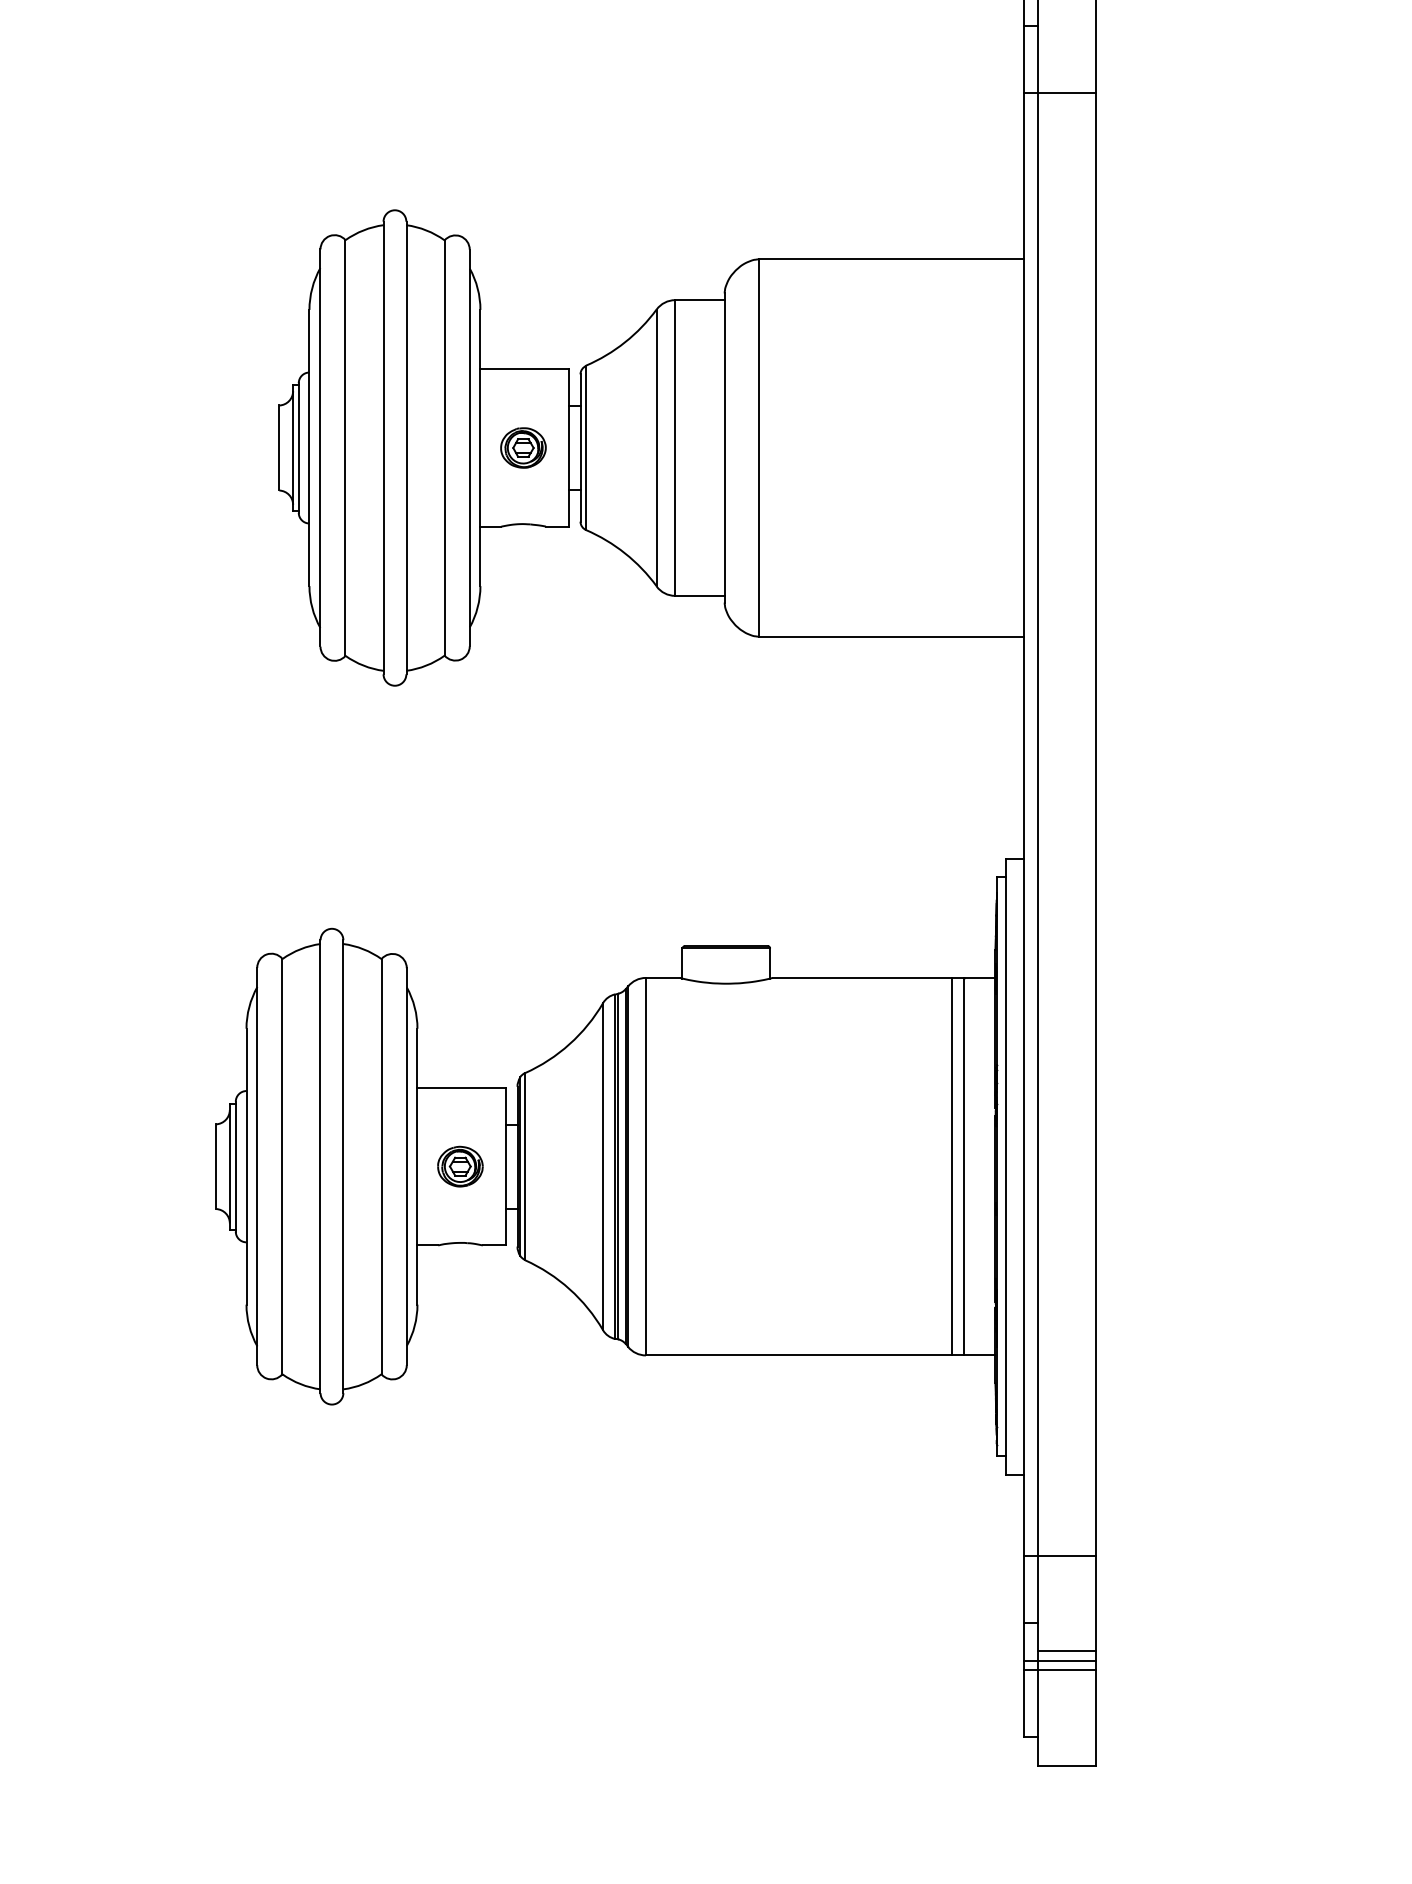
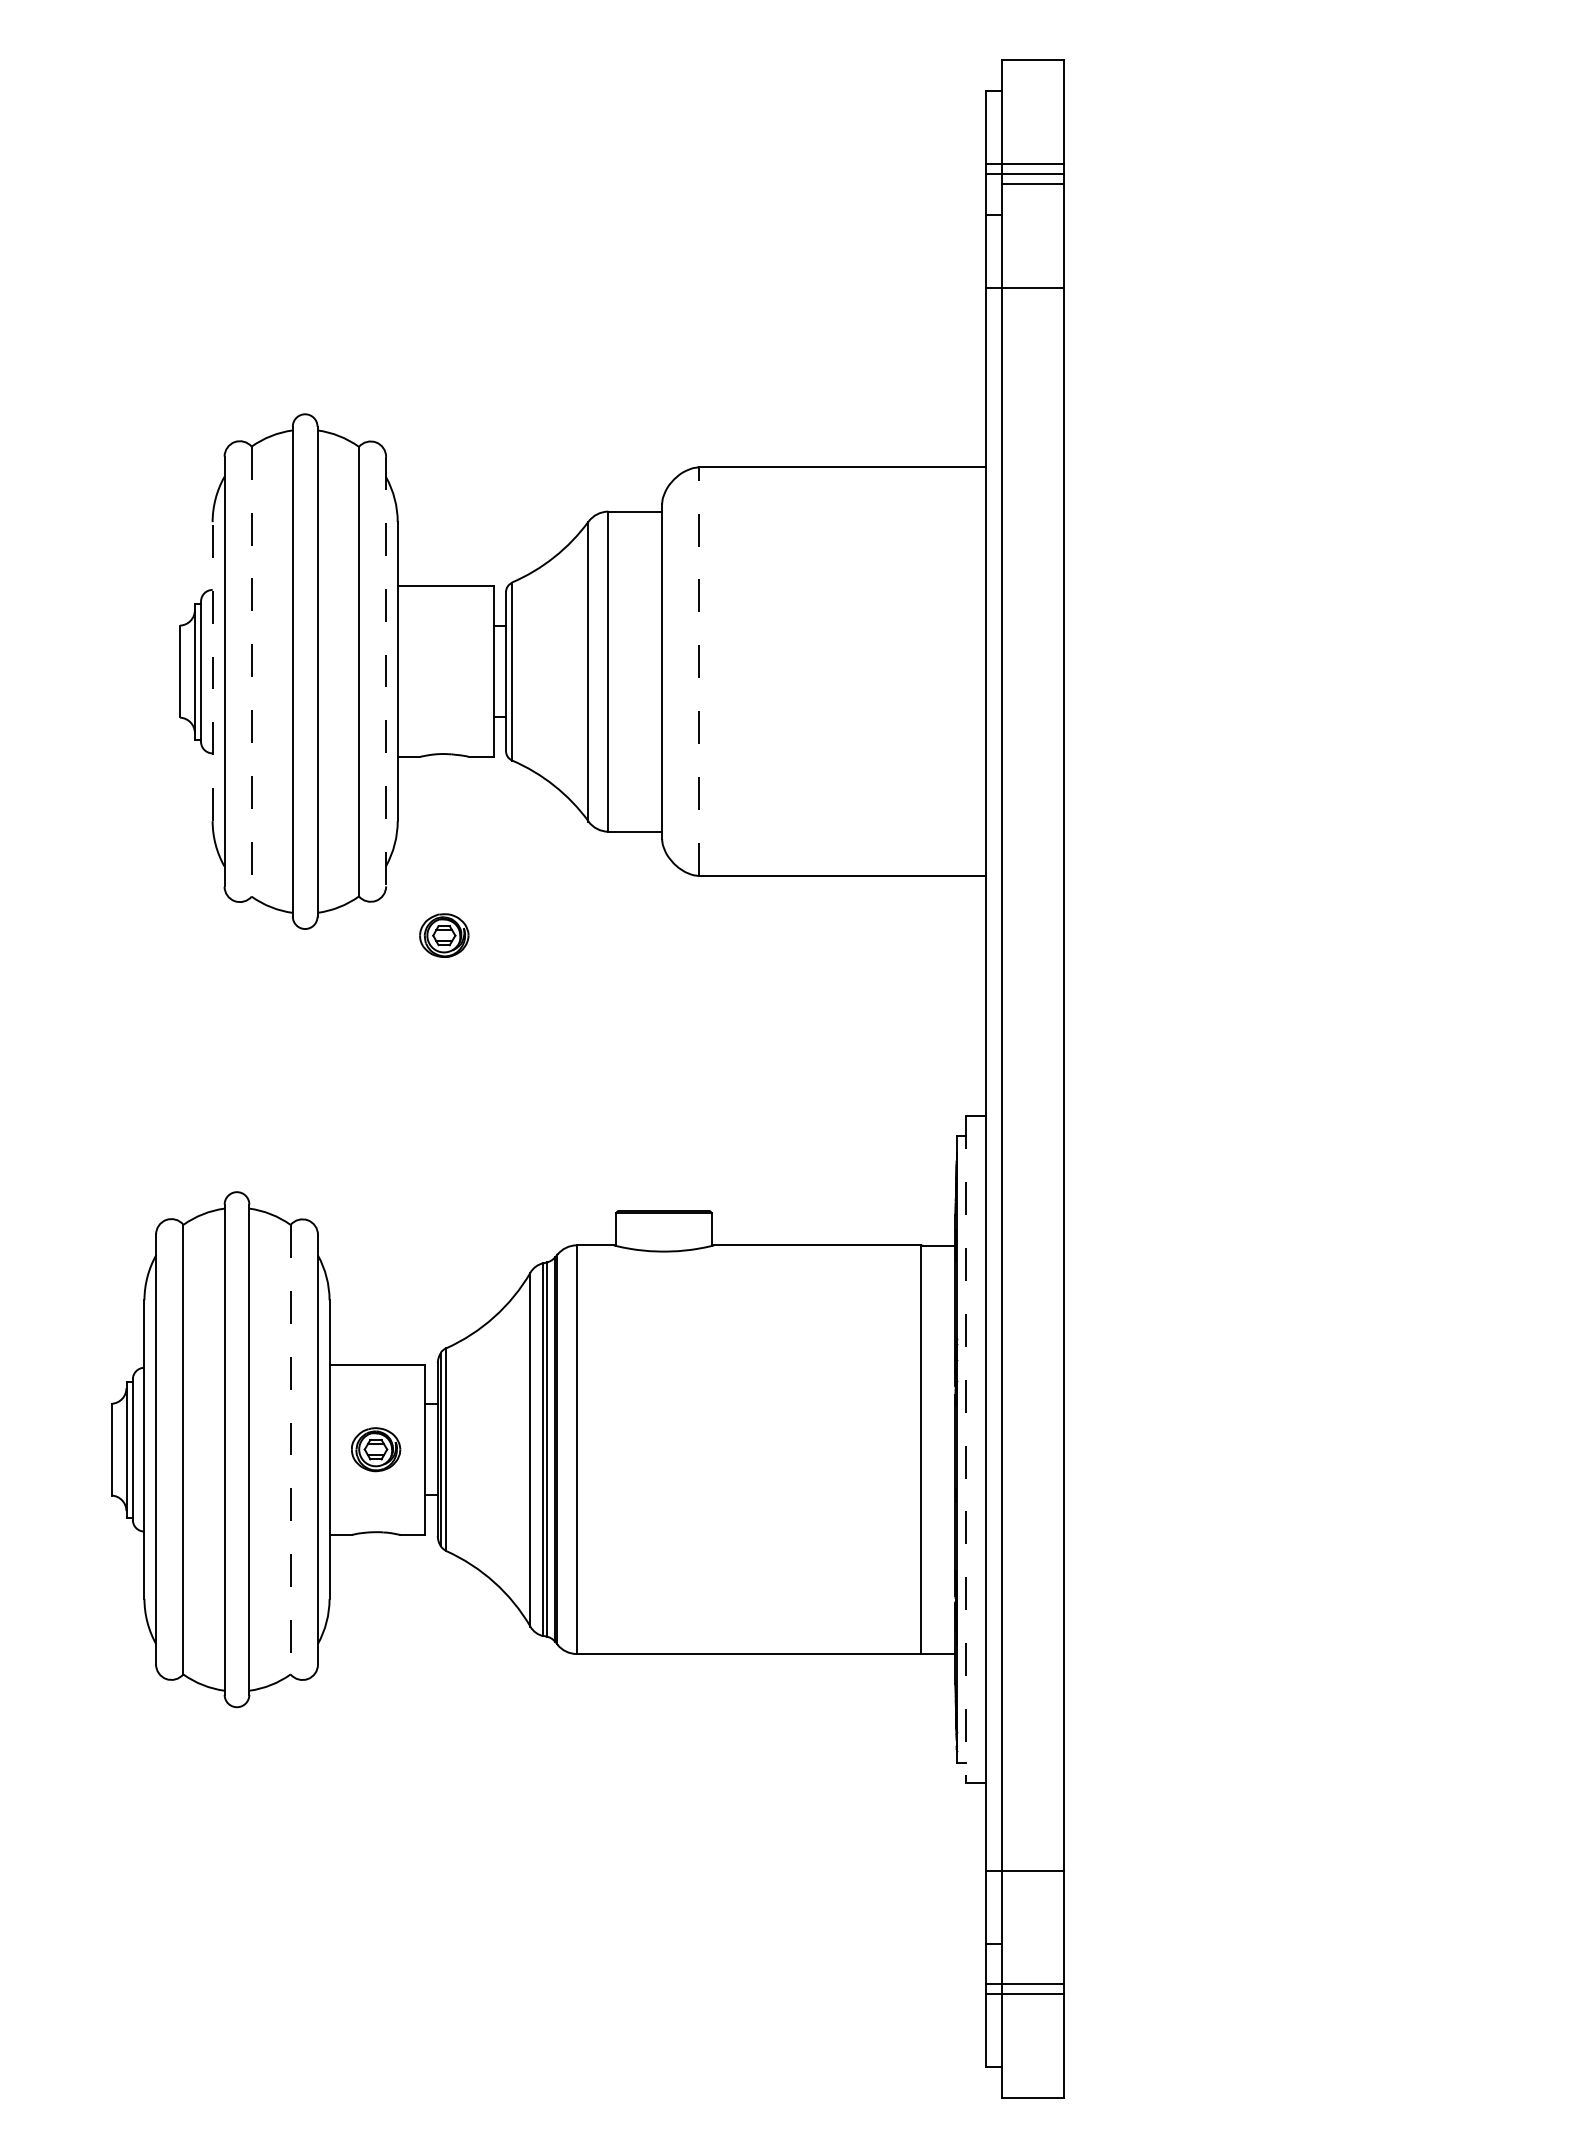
line: (309, 447) -> (212, 671), solid -> dashed
line: (345, 447) -> (251, 671), solid -> dashed
line: (470, 447) -> (386, 671), solid -> dashed
part: (523, 447) -> (444, 935), moved
line: (759, 447) -> (699, 671), solid -> dashed
line: (381, 1166) -> (290, 1449), solid -> dashed
line: (951, 1166) -> (907, 1449), removed
line: (1005, 1167) -> (966, 1450), solid -> dashed
line: (1066, 1651) -> (1032, 1974), removed

